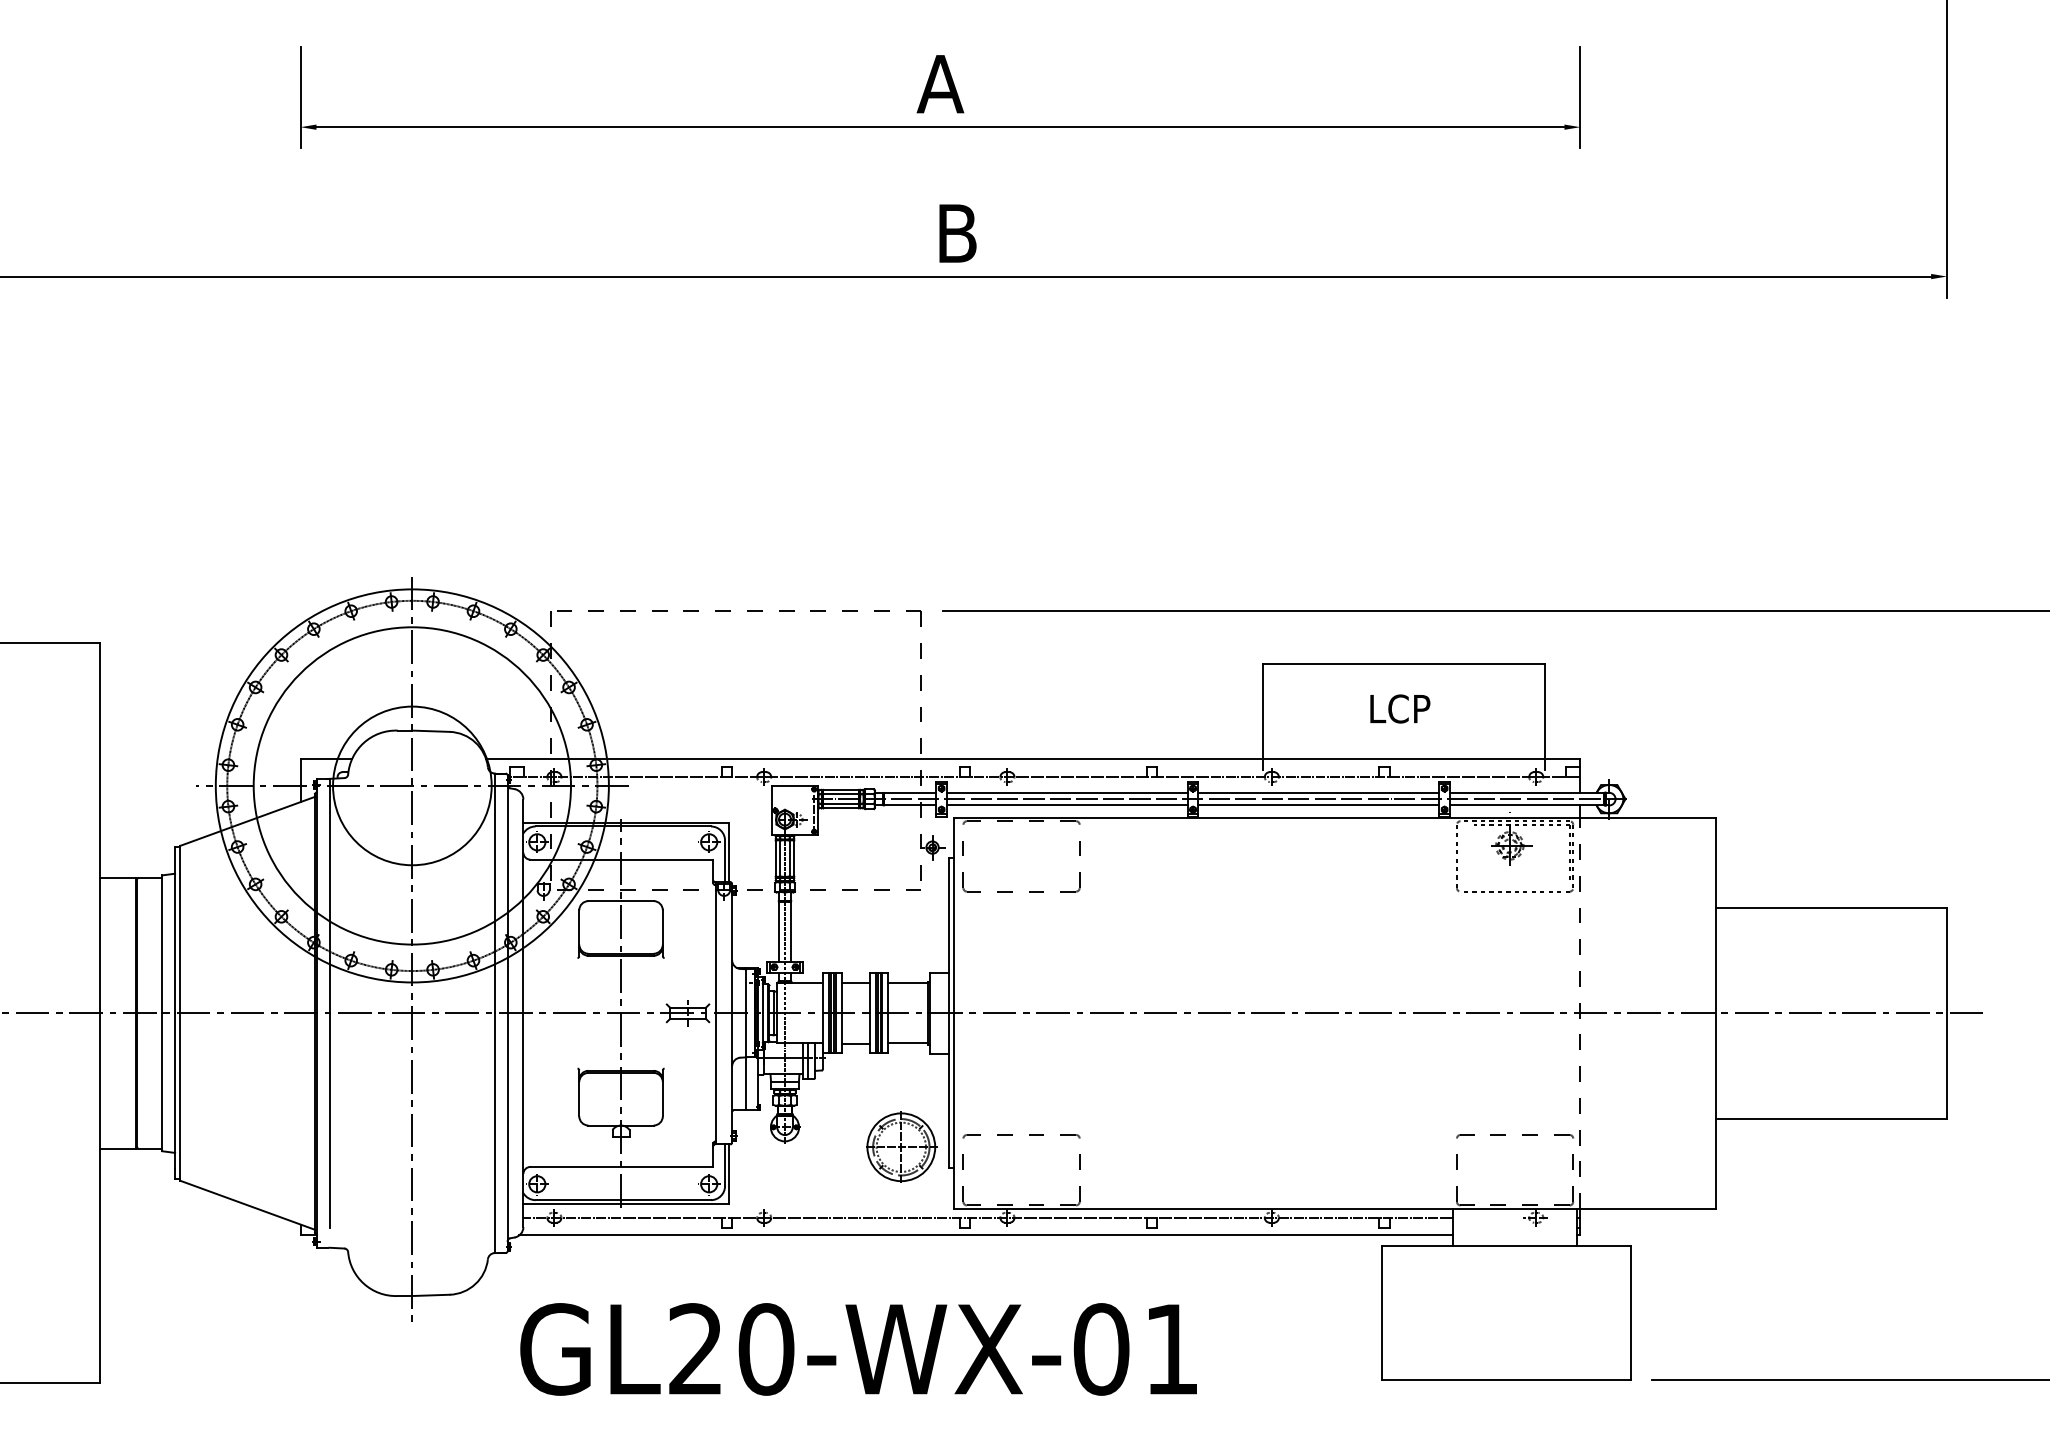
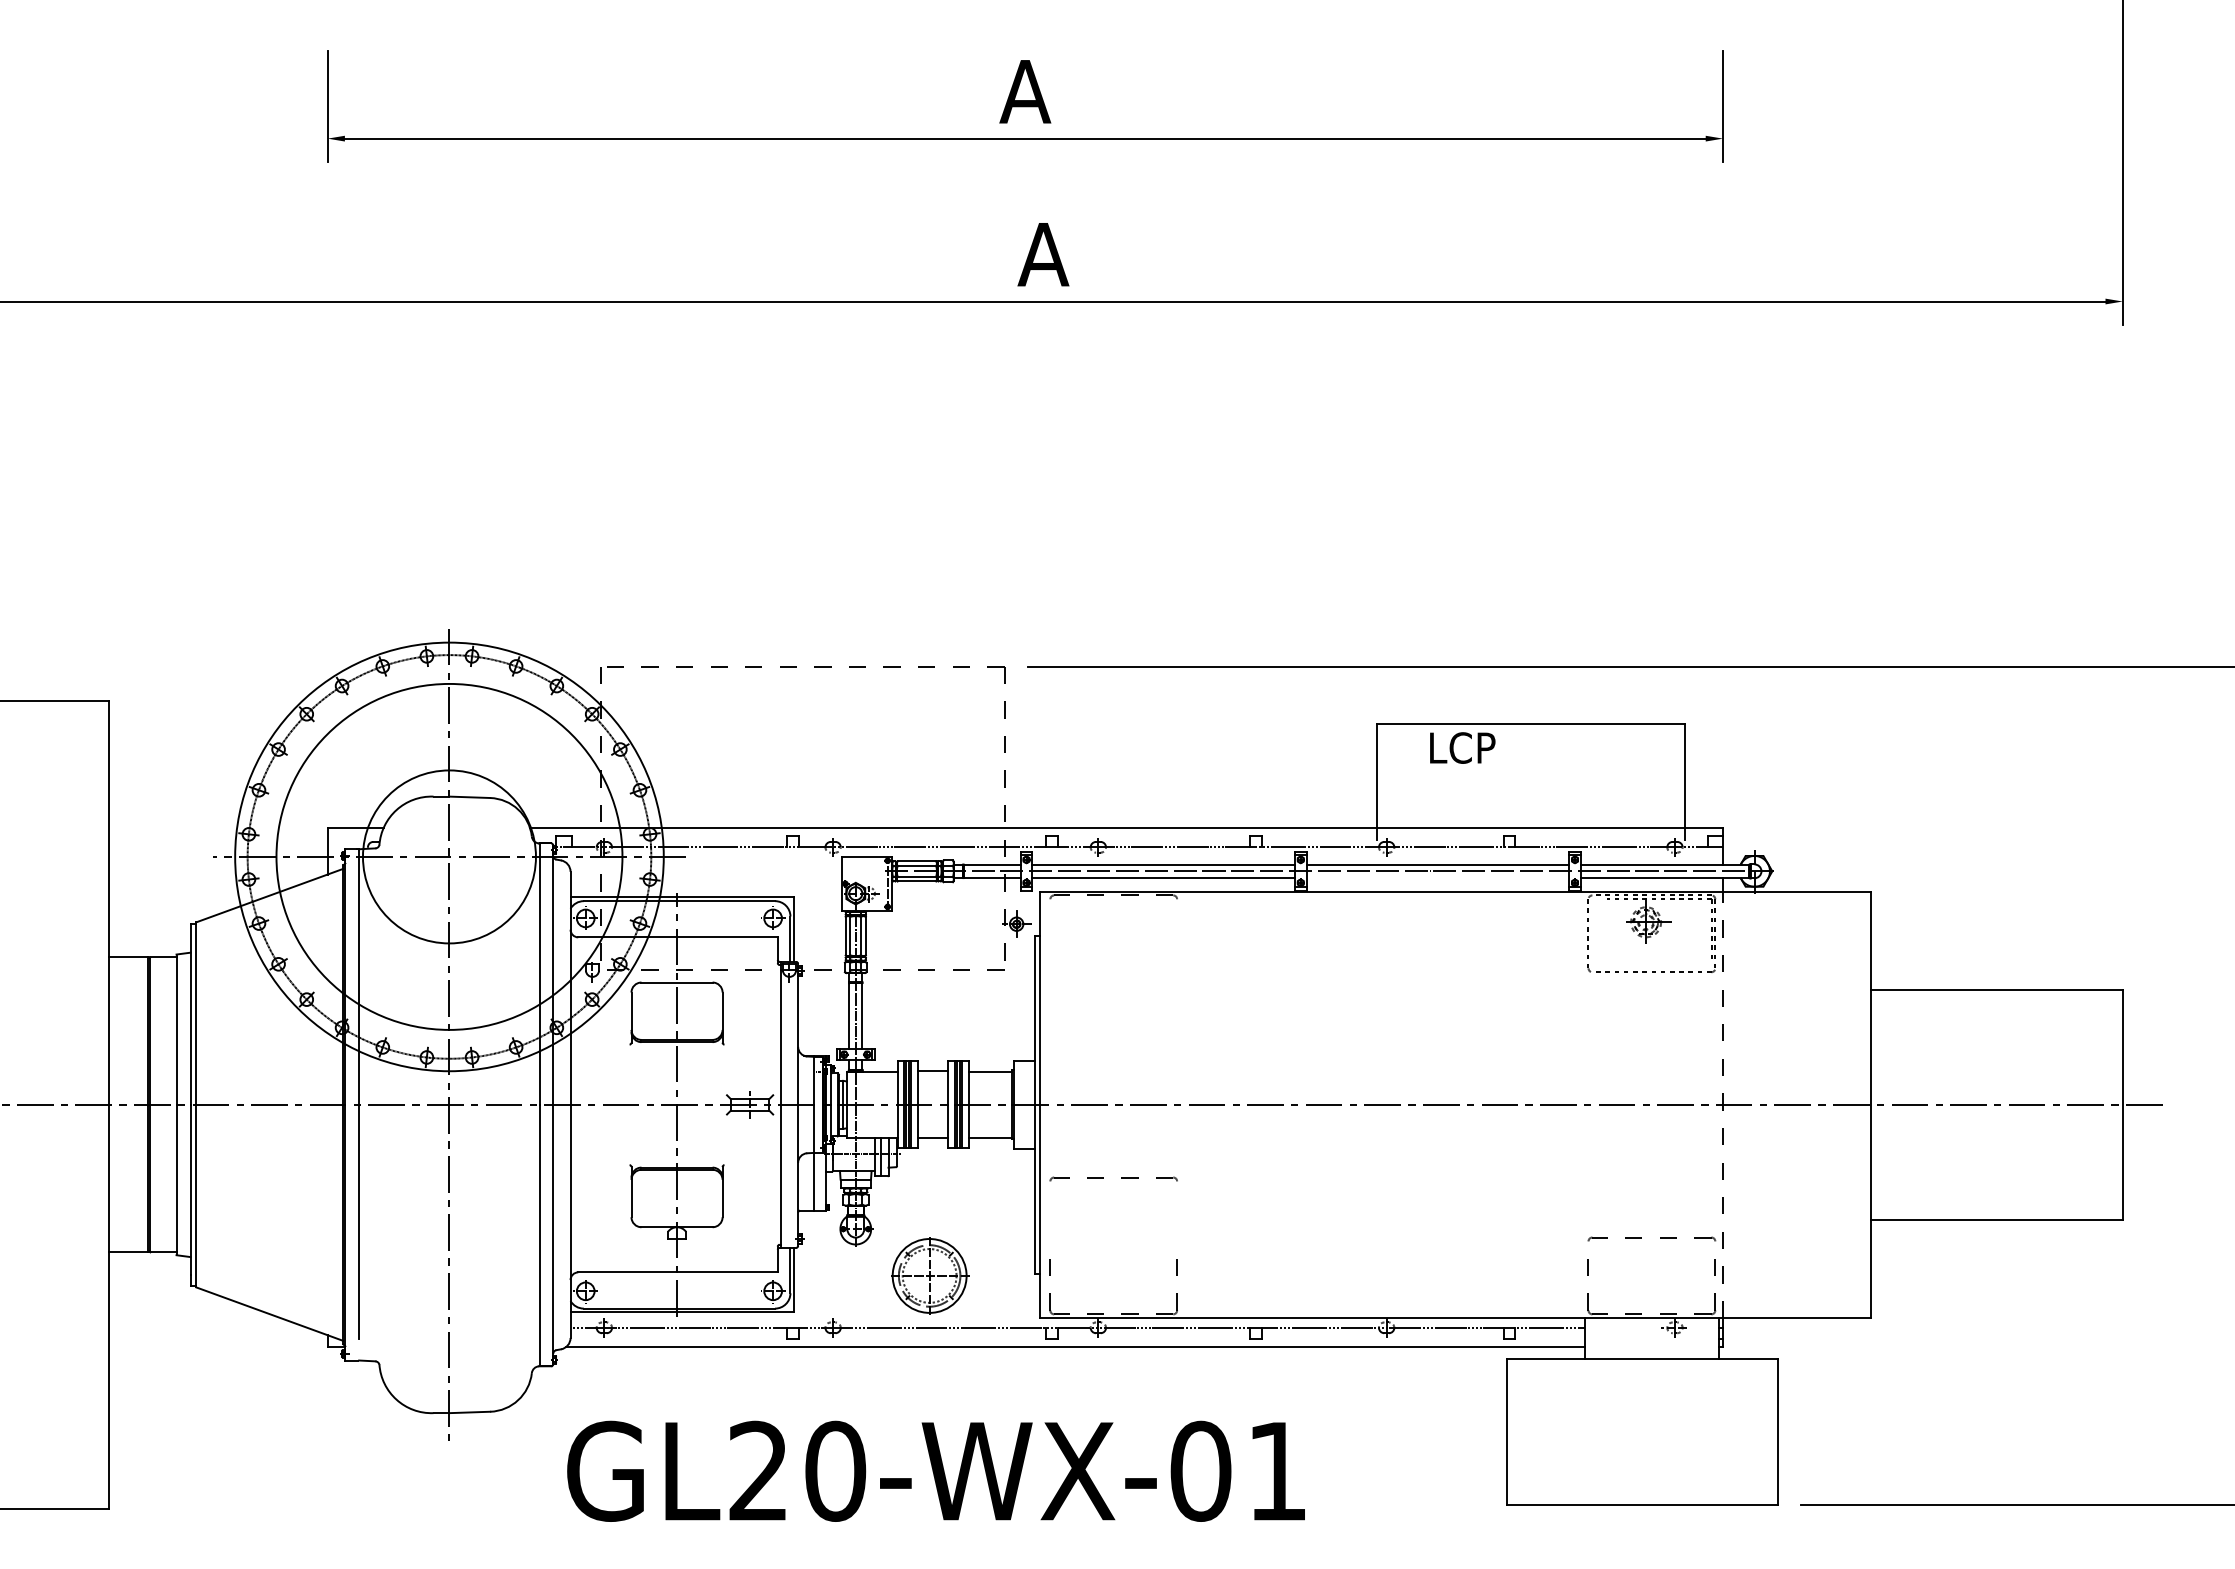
text: (957, 233) -> (1043, 254), B -> A
text: (1400, 708) -> (1462, 747), moved
line: (1318, 804) -> (1437, 877), removed
part: (1028, 890) -> (1121, 971), removed
part: (1028, 1135) -> (1121, 1178), moved
part: (902, 1146) -> (930, 1275), moved

